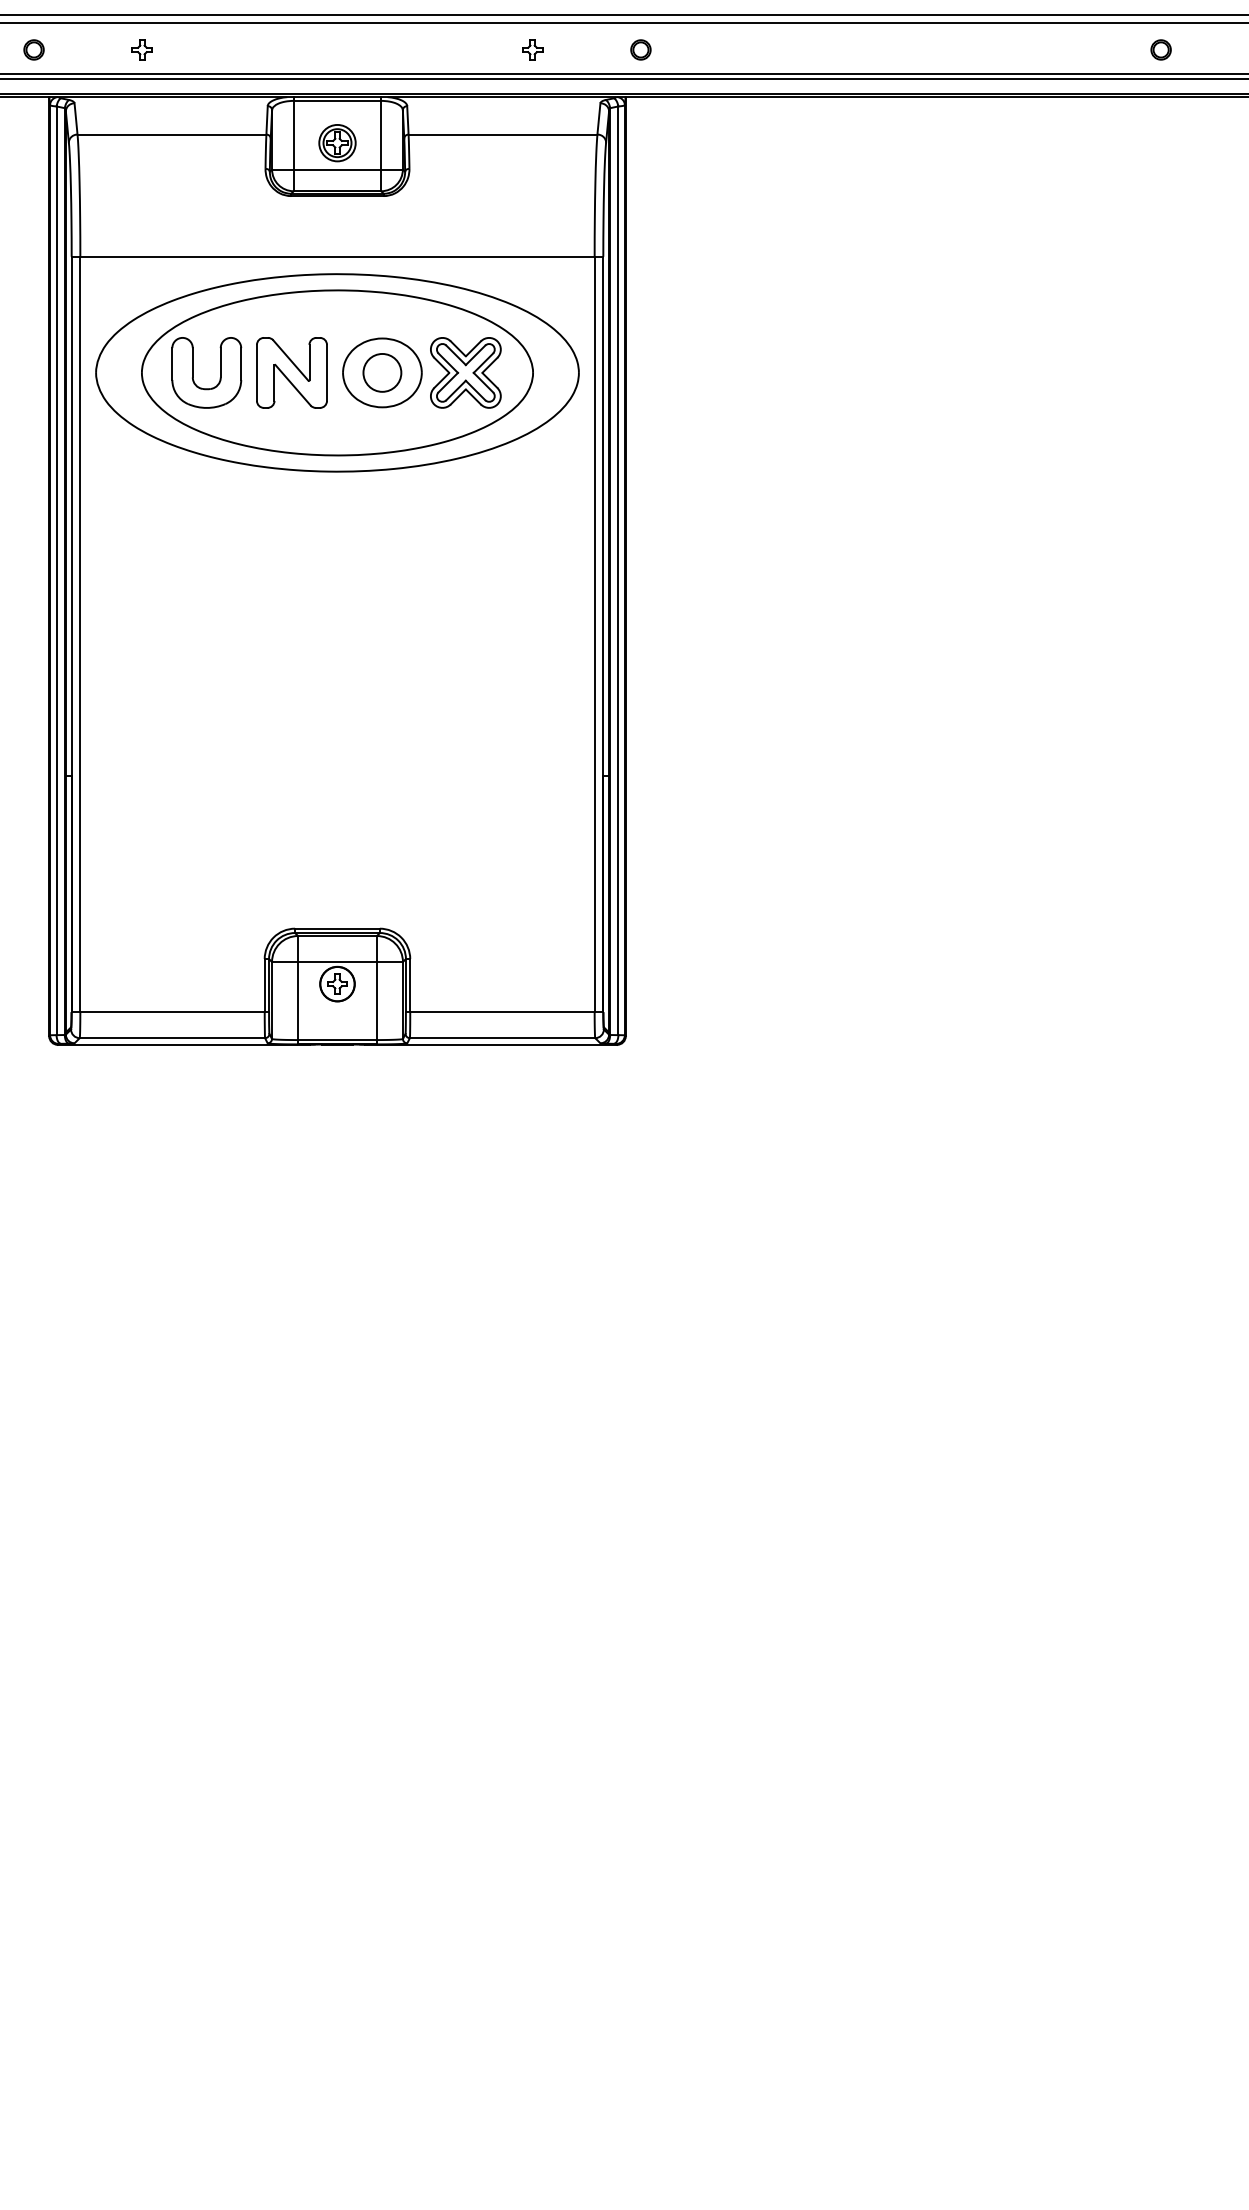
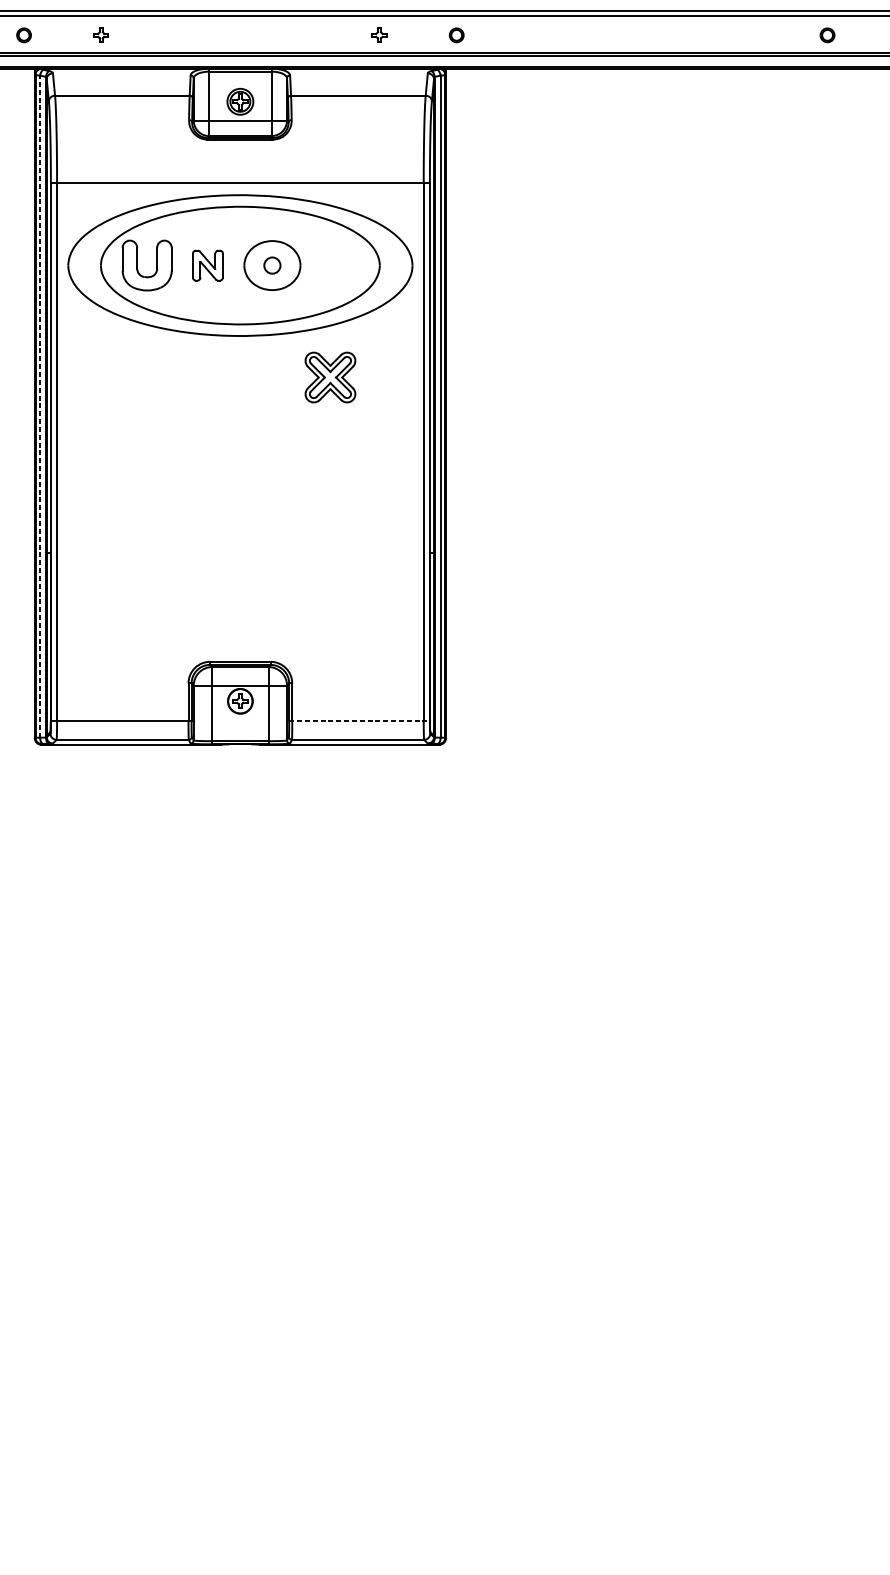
part: (291, 372) -> (207, 265), size x0.6
circle: (382, 372) -> (272, 265), size x0.6
part: (465, 372) -> (330, 377), moved
line: (56, 570) -> (40, 406), solid -> dashed
line: (504, 1012) -> (359, 721), solid -> dashed

